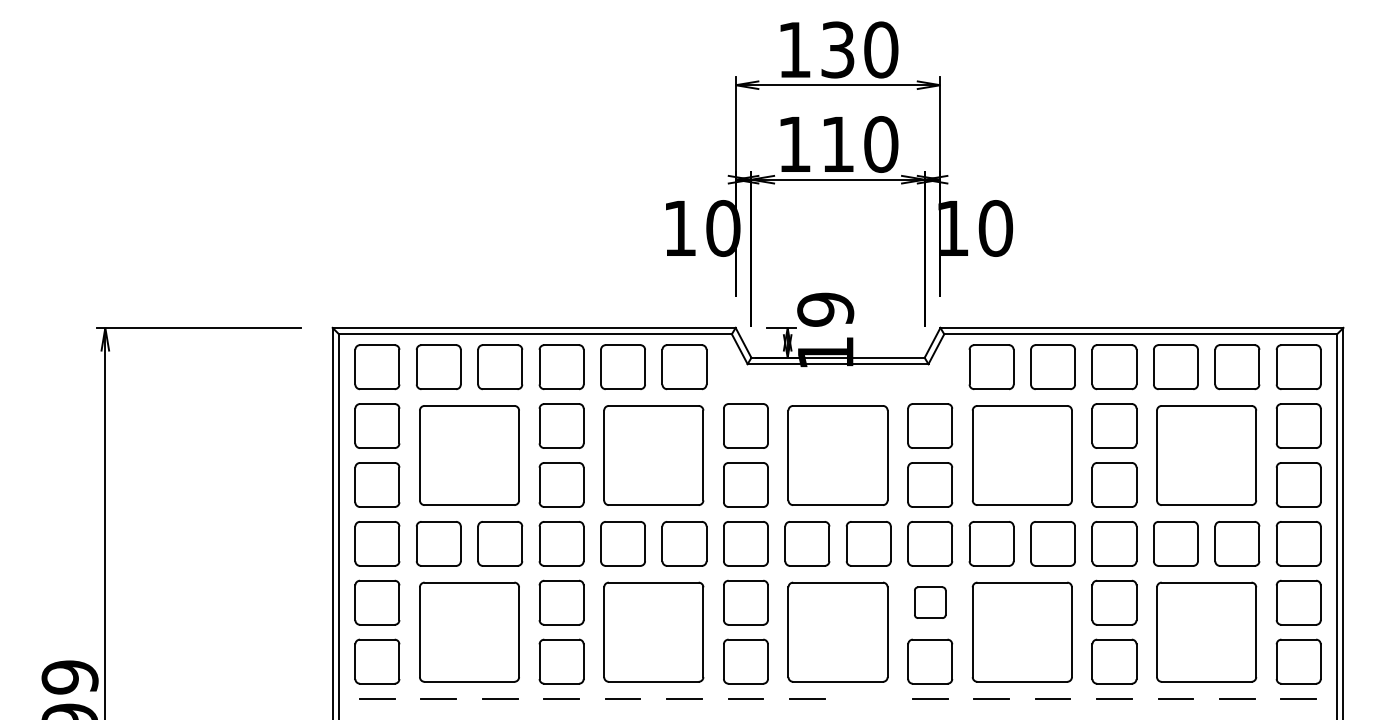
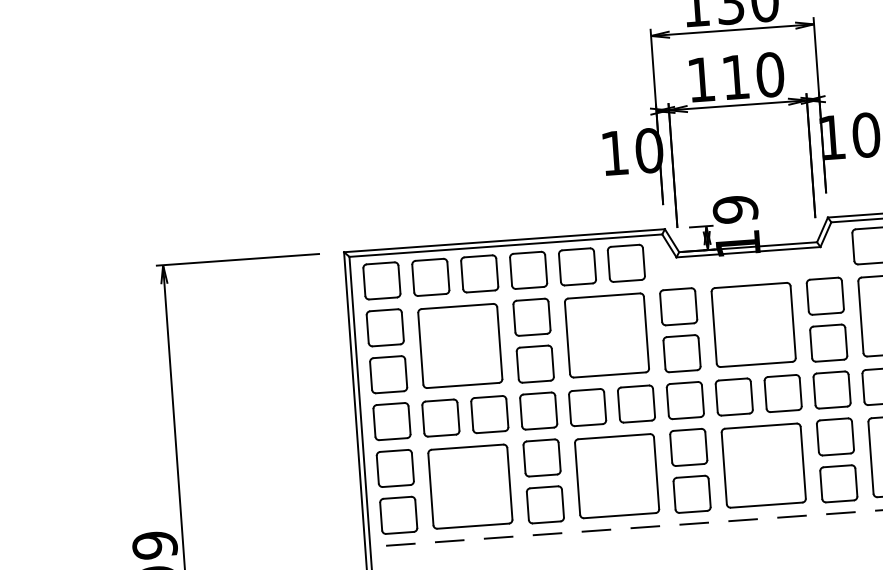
part: (930, 602) -> (835, 436), size x1.43
line: (868, 698) -> (791, 516), added

